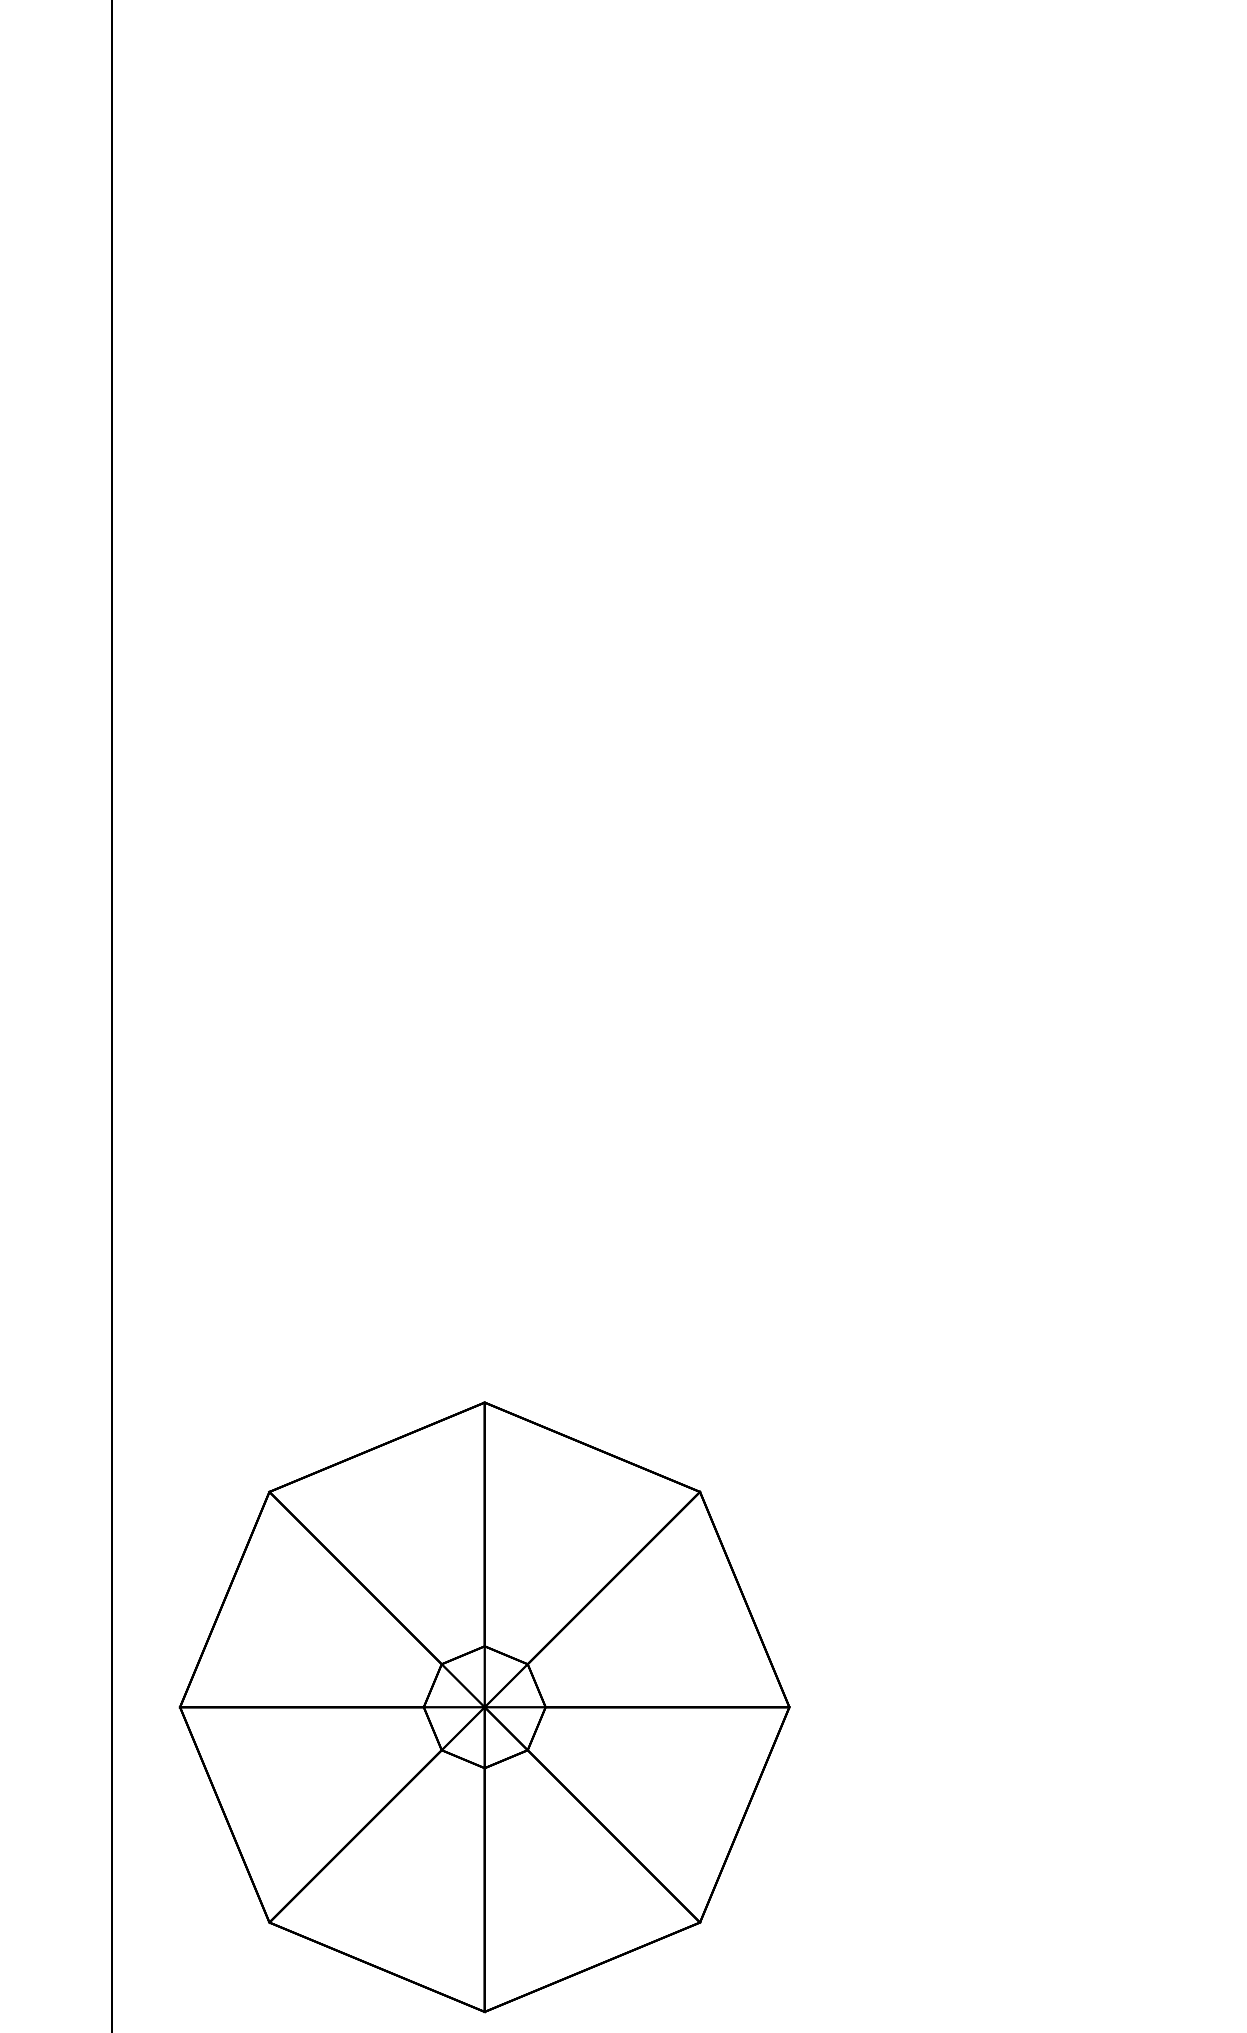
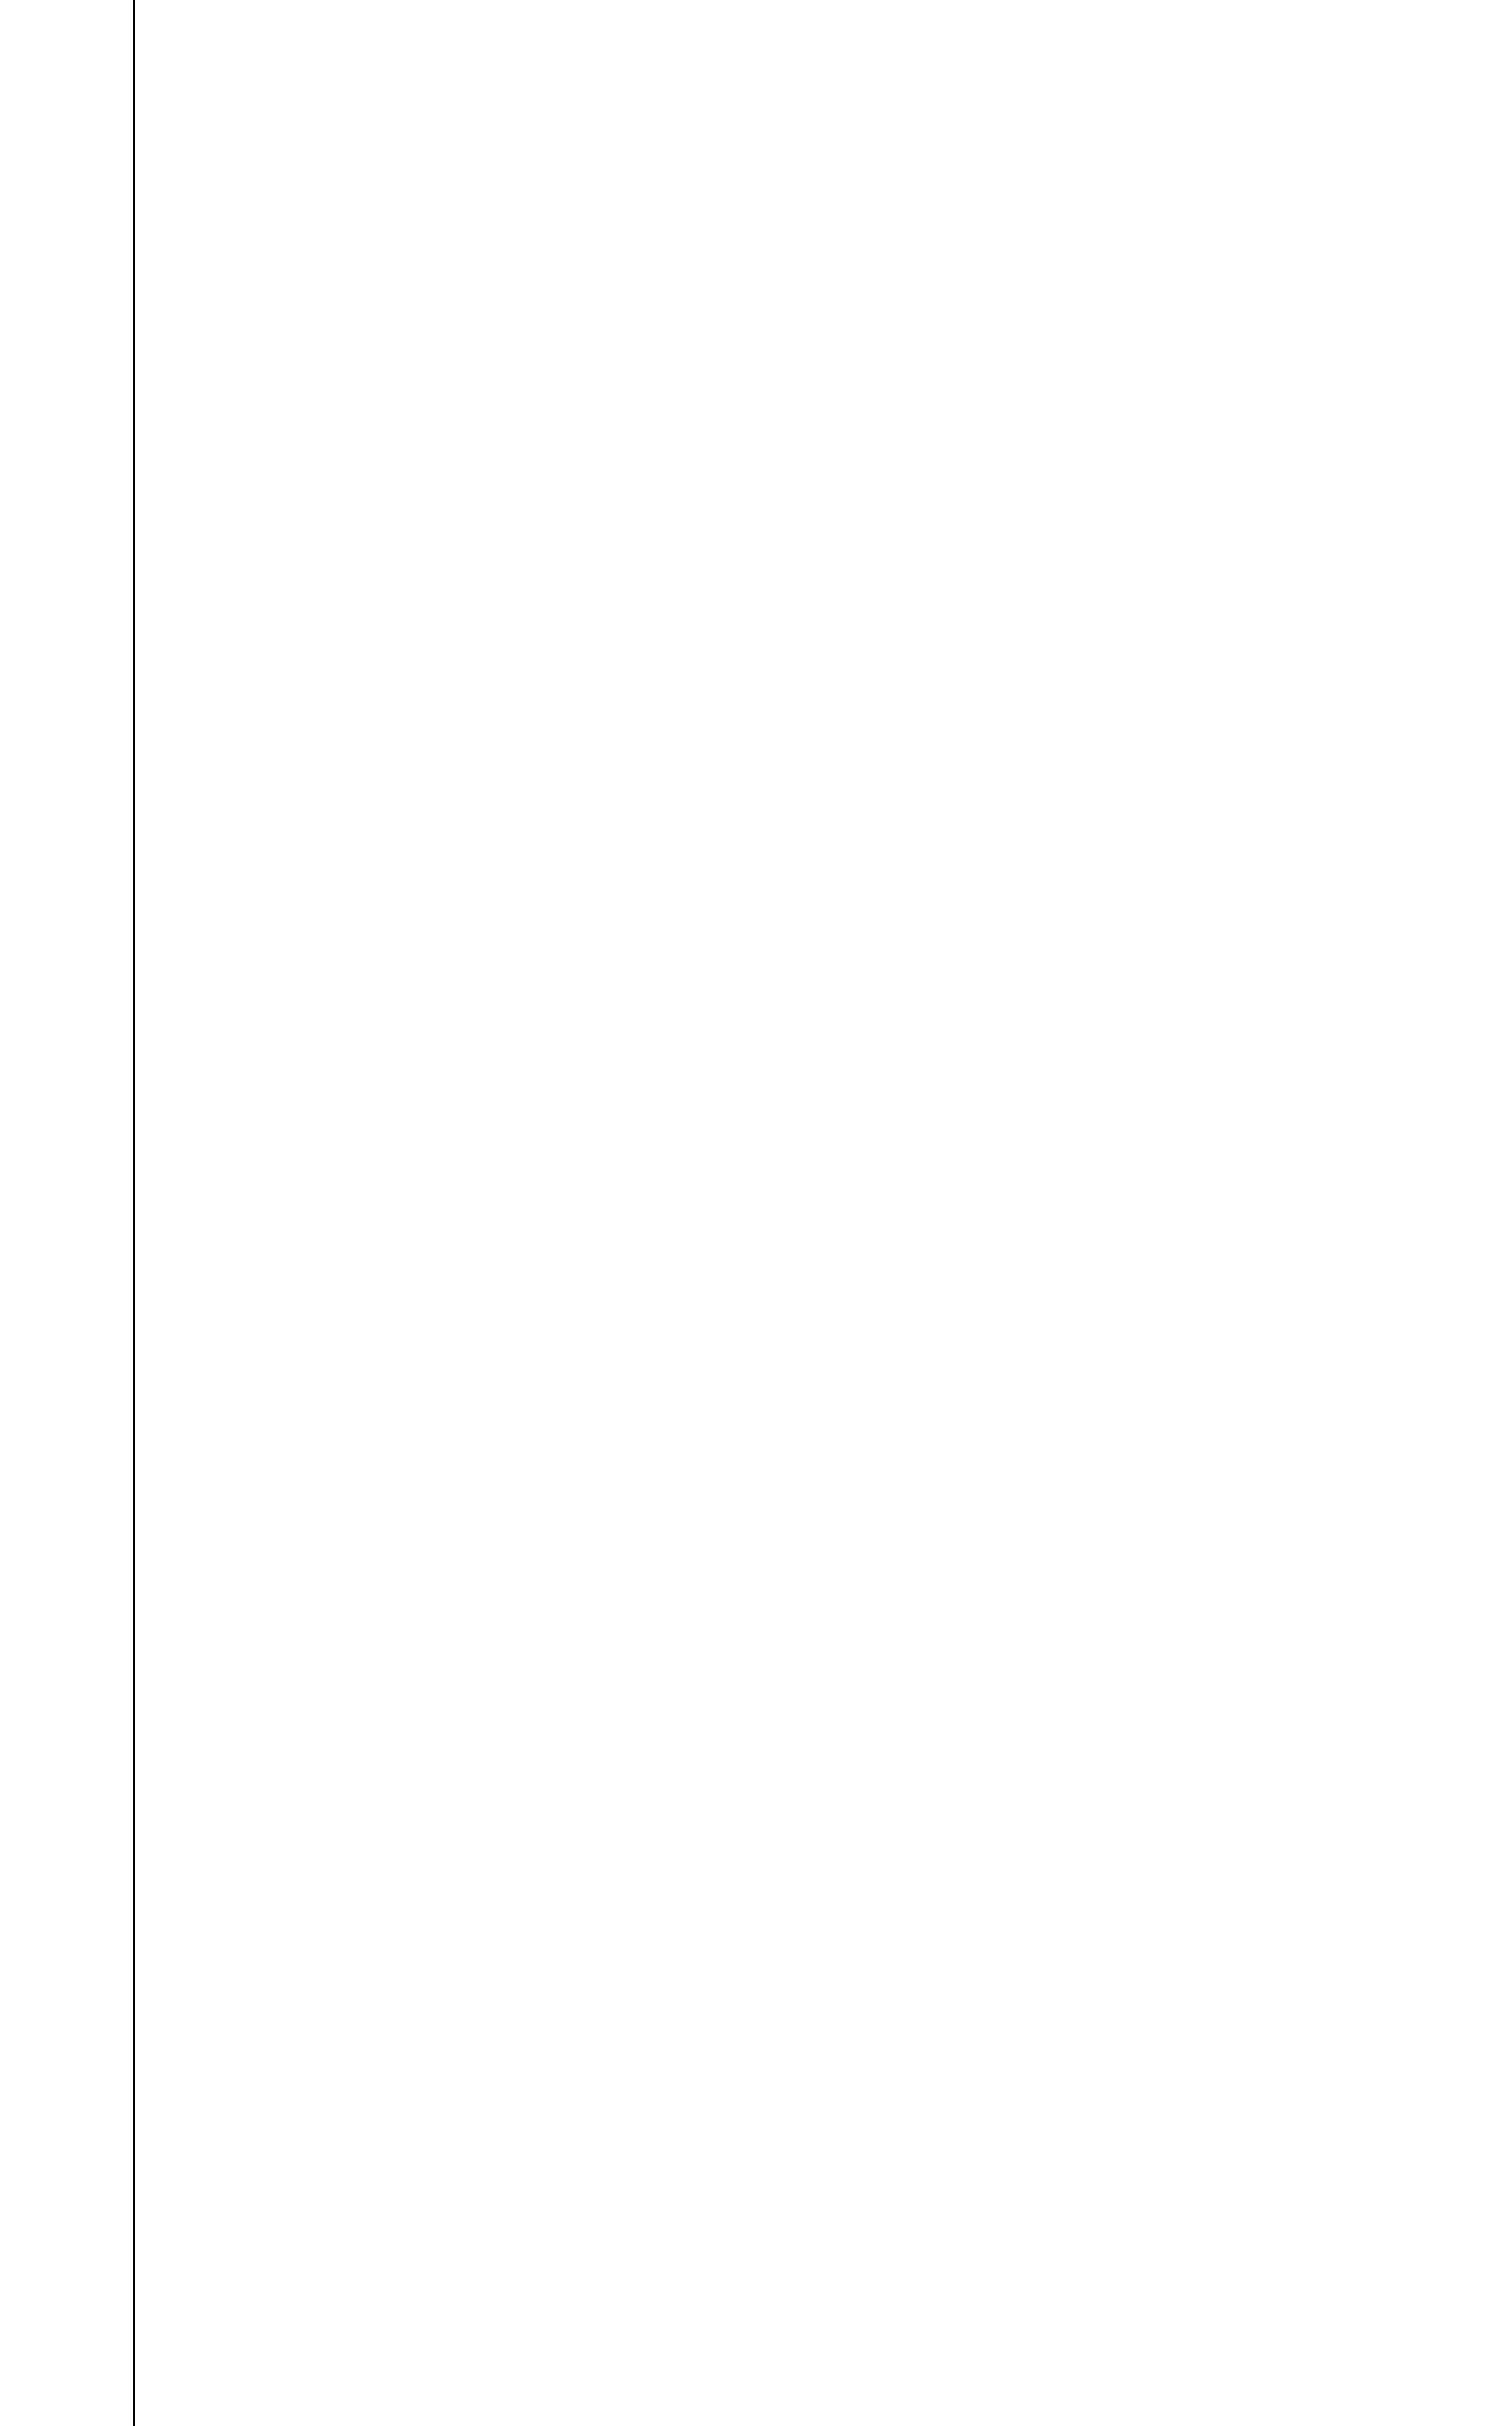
part: (484, 1706) -> (578, 2036), removed

